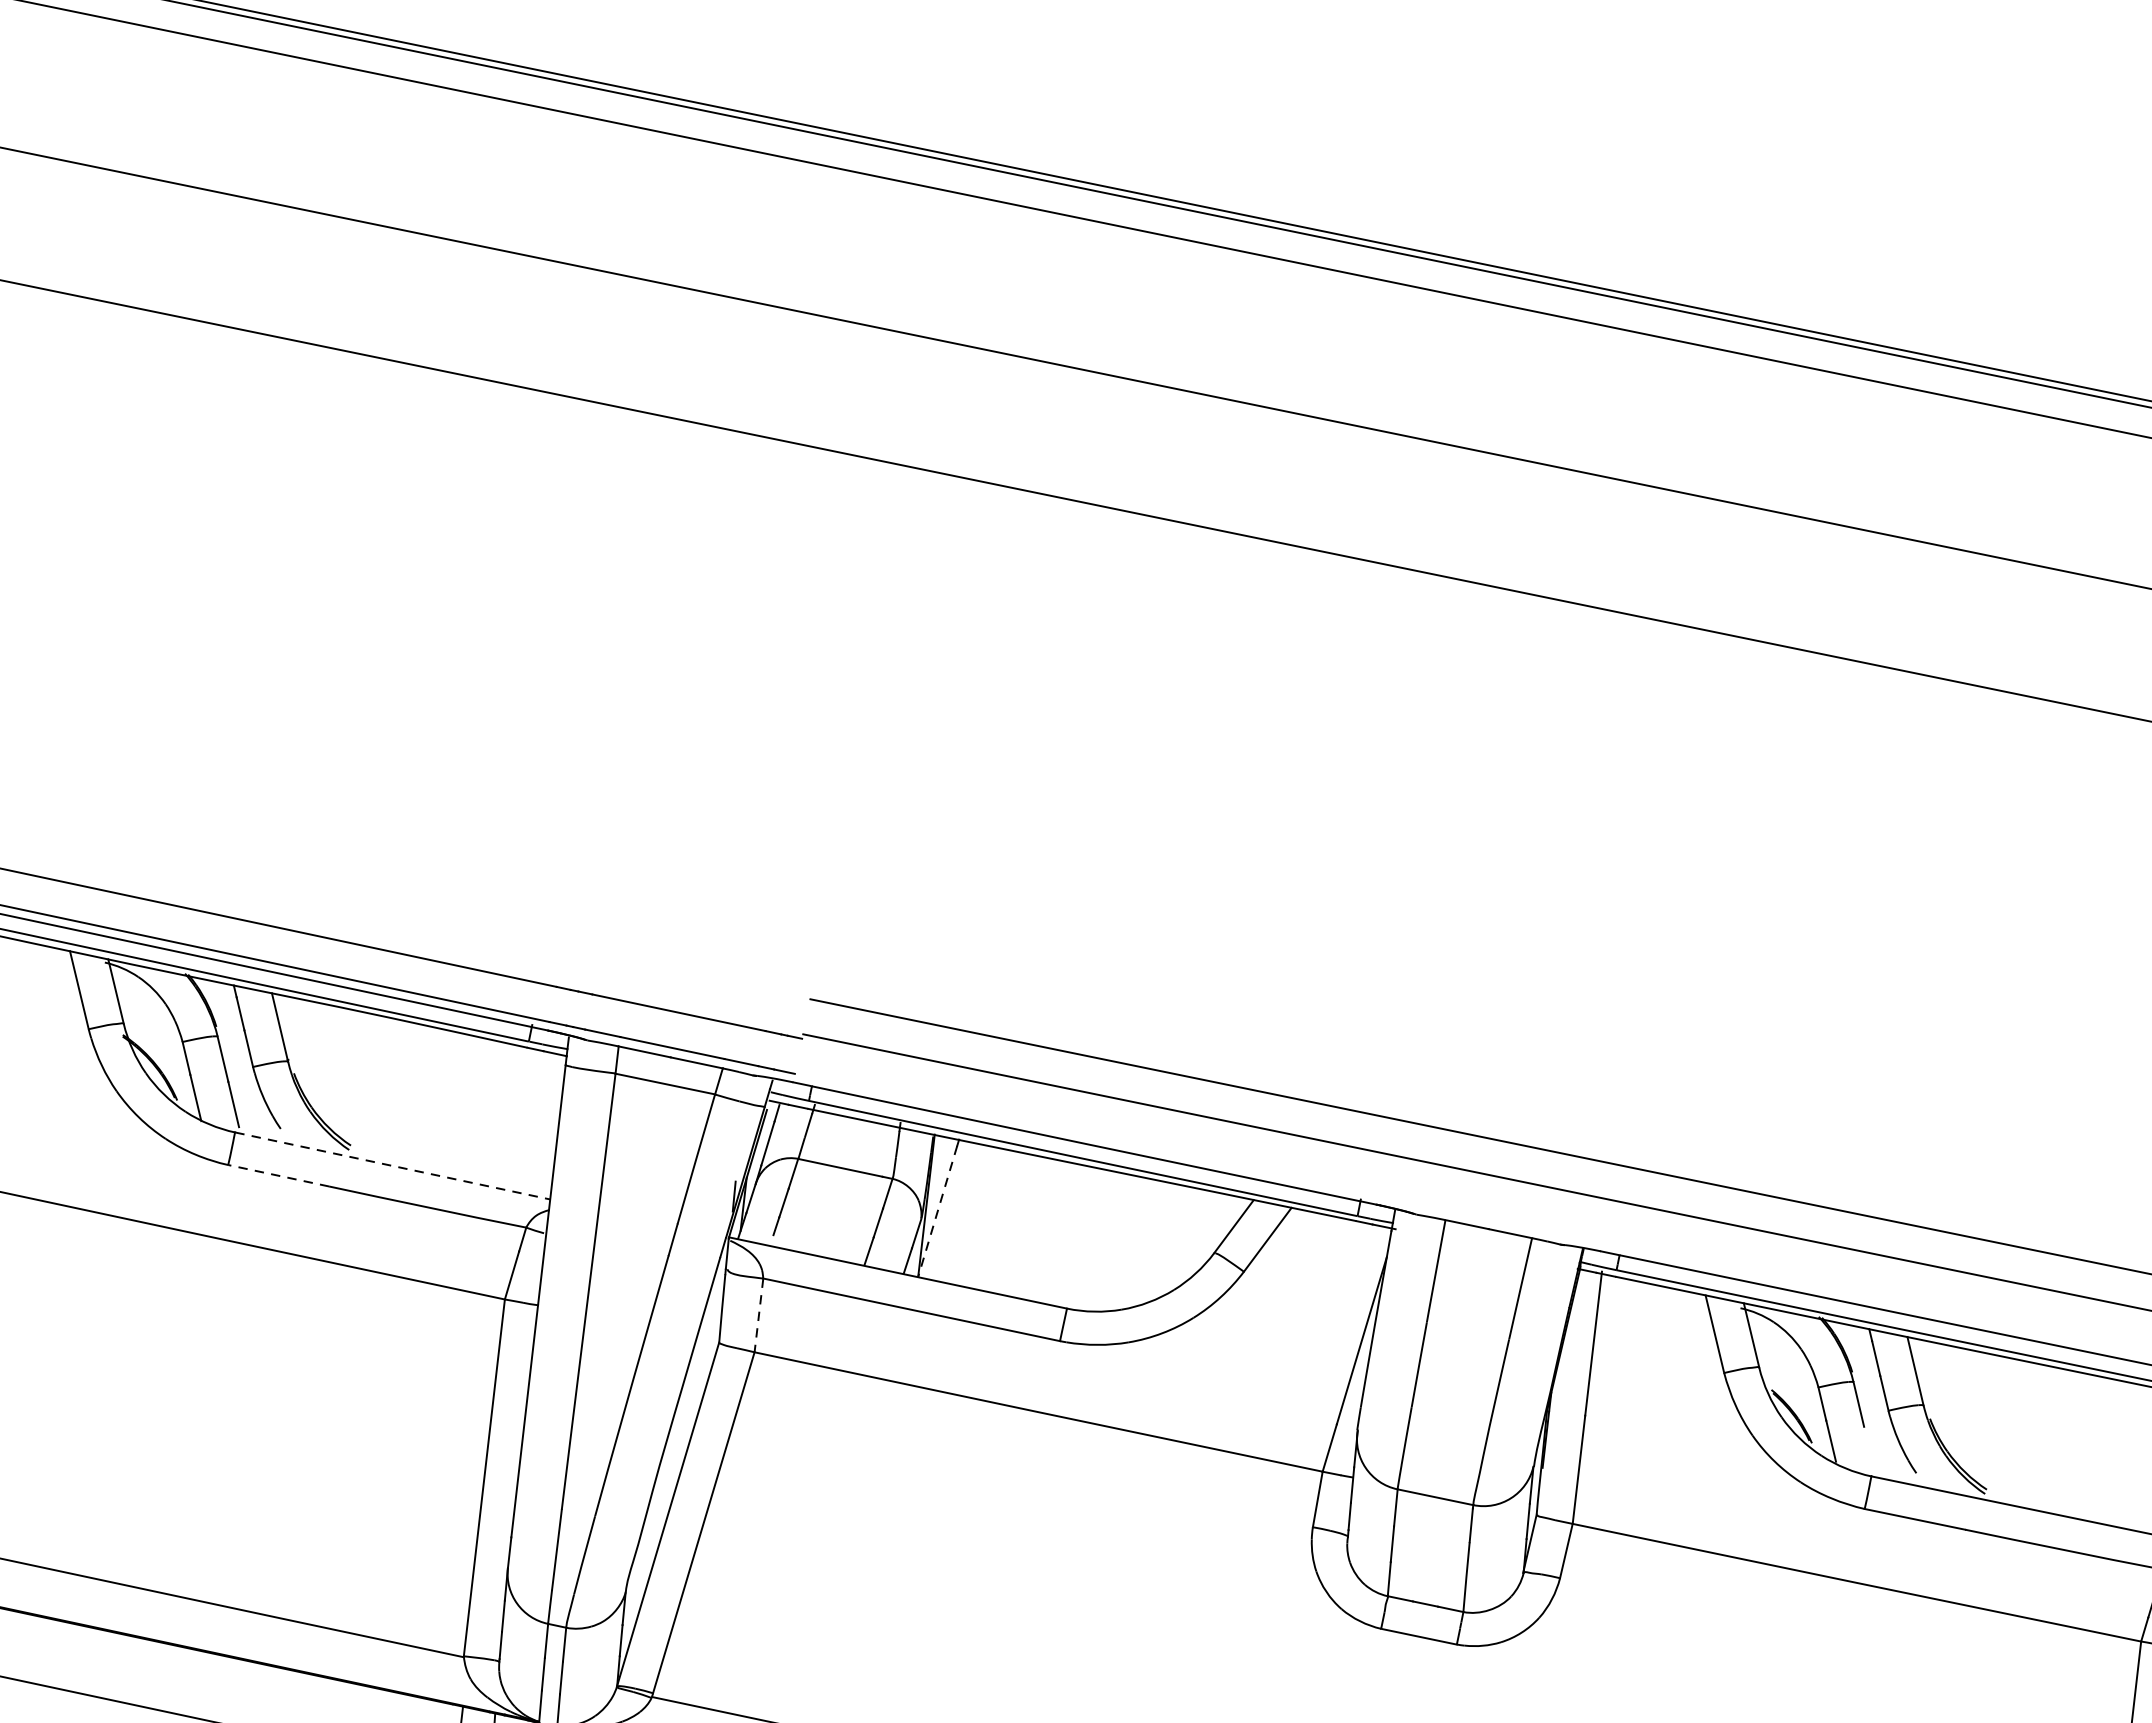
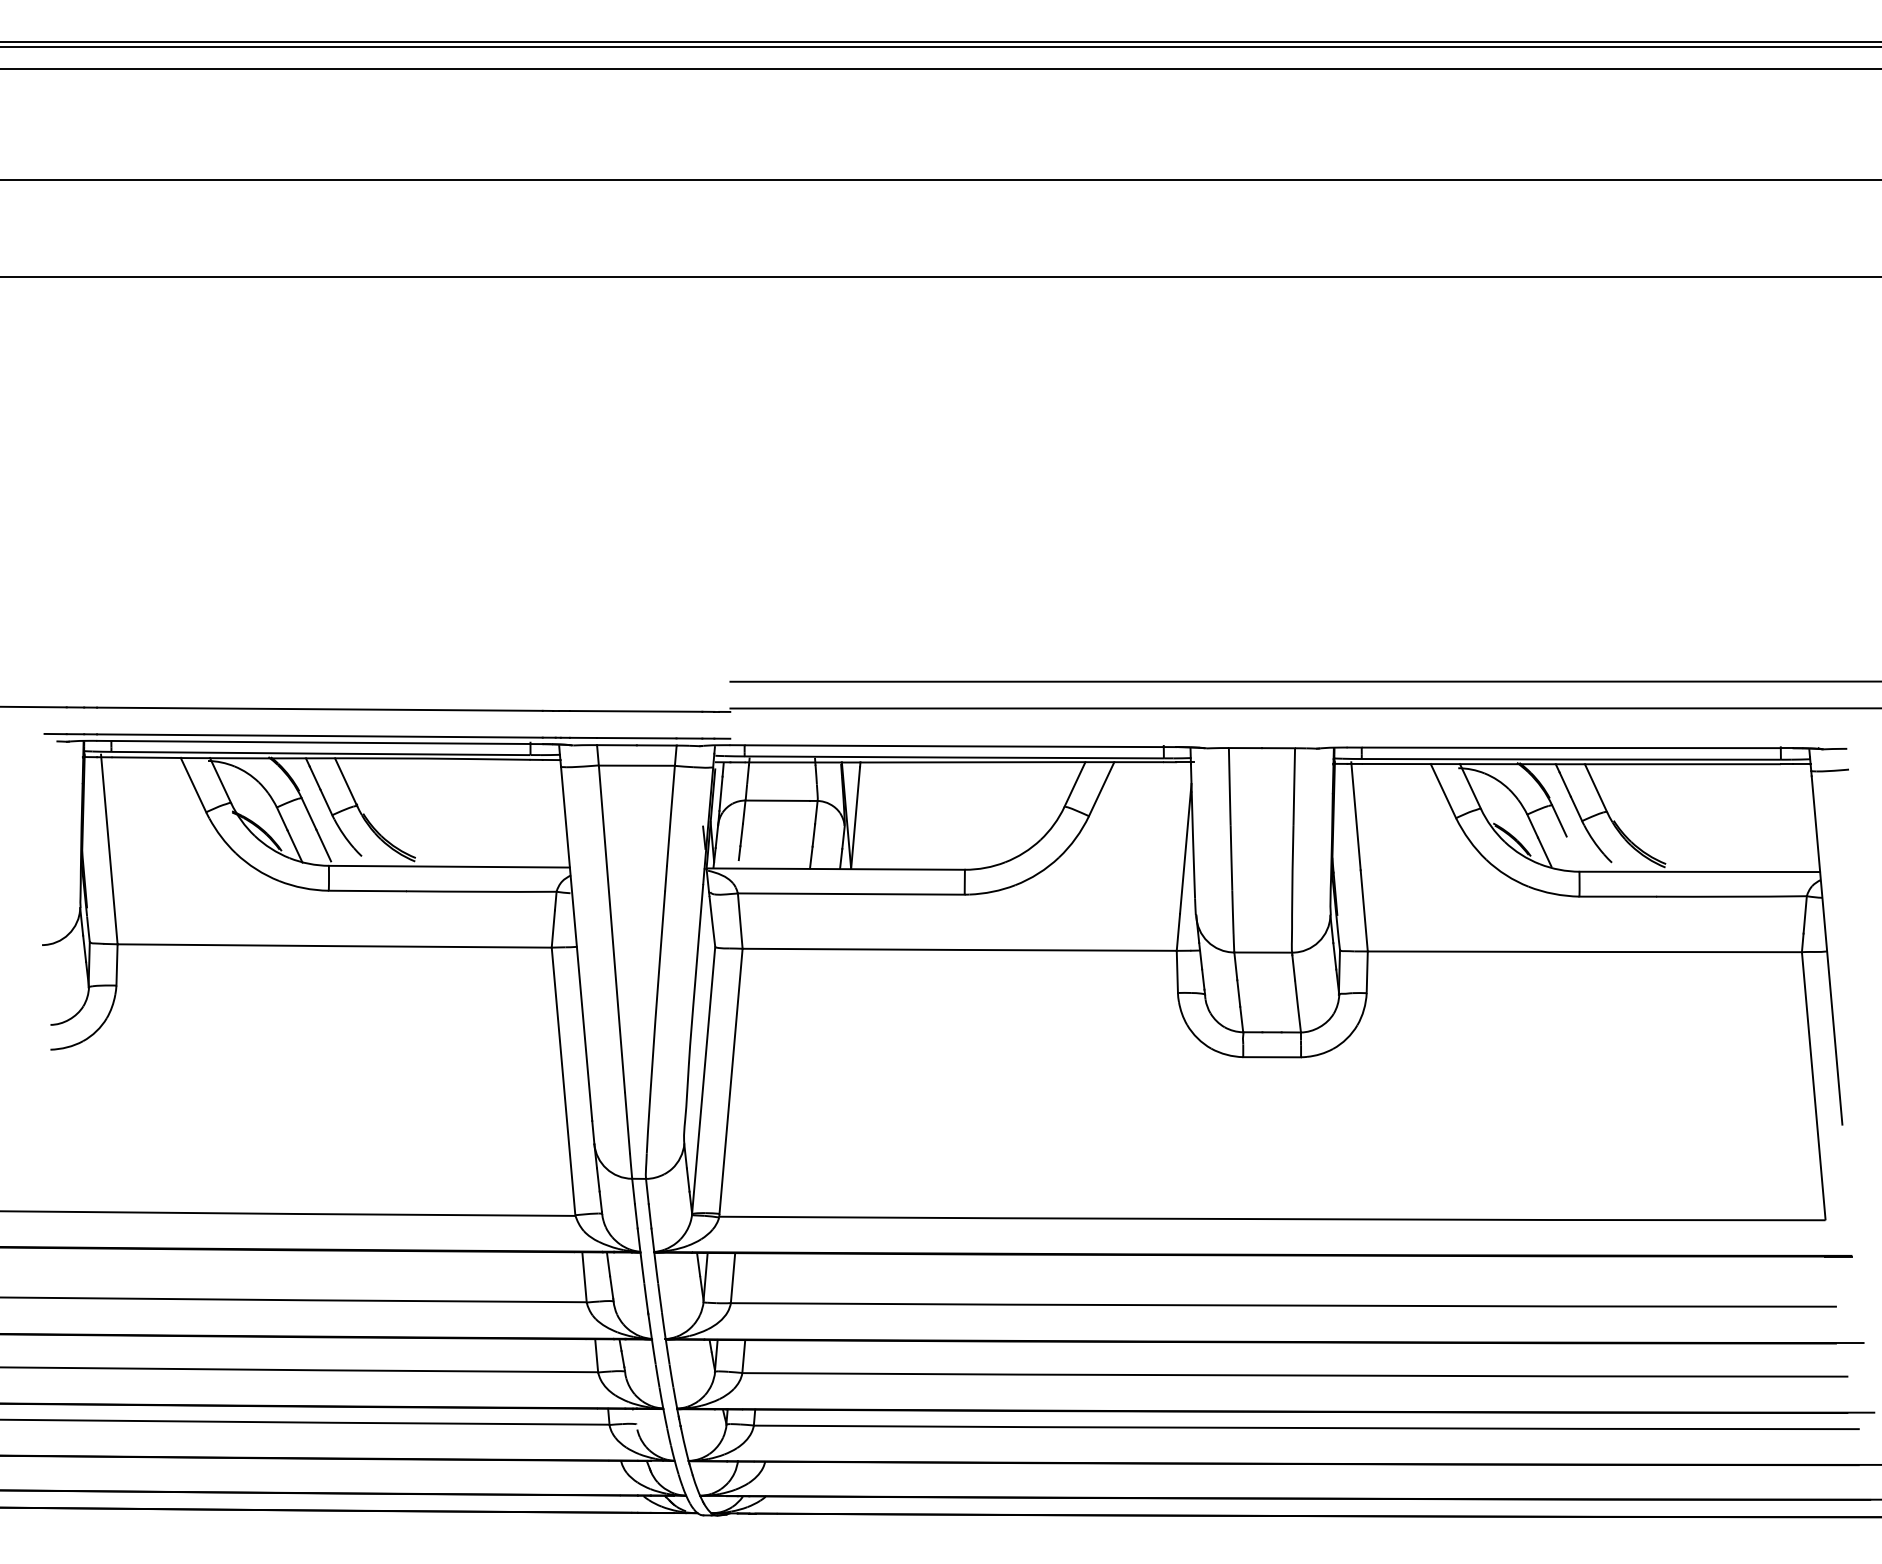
line: (392, 1165) -> (449, 866), dashed -> solid
line: (278, 1176) -> (367, 891), dashed -> solid
line: (937, 1211) -> (855, 818), dashed -> solid
line: (759, 1315) -> (740, 921), dashed -> solid

